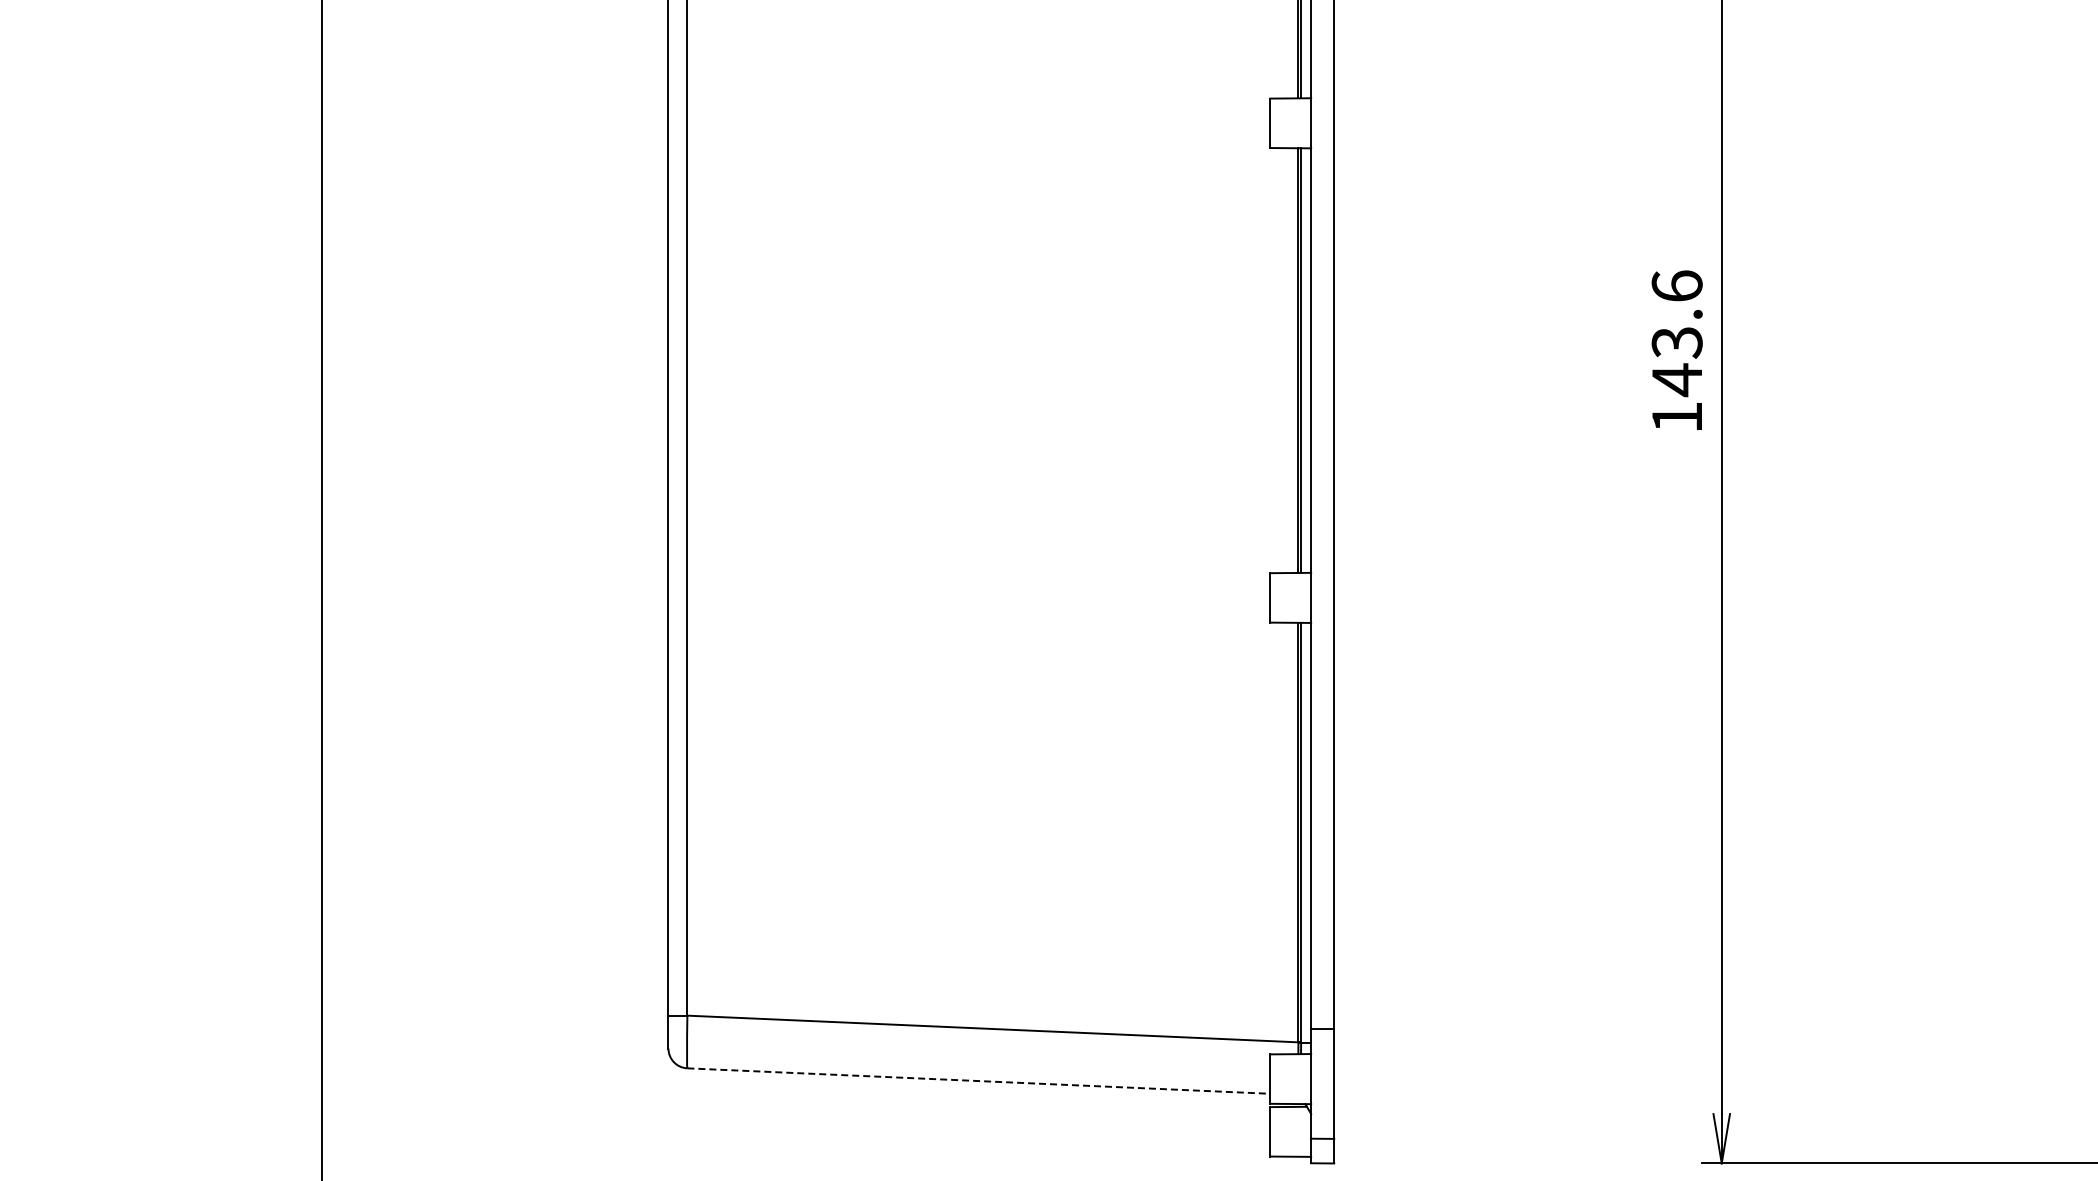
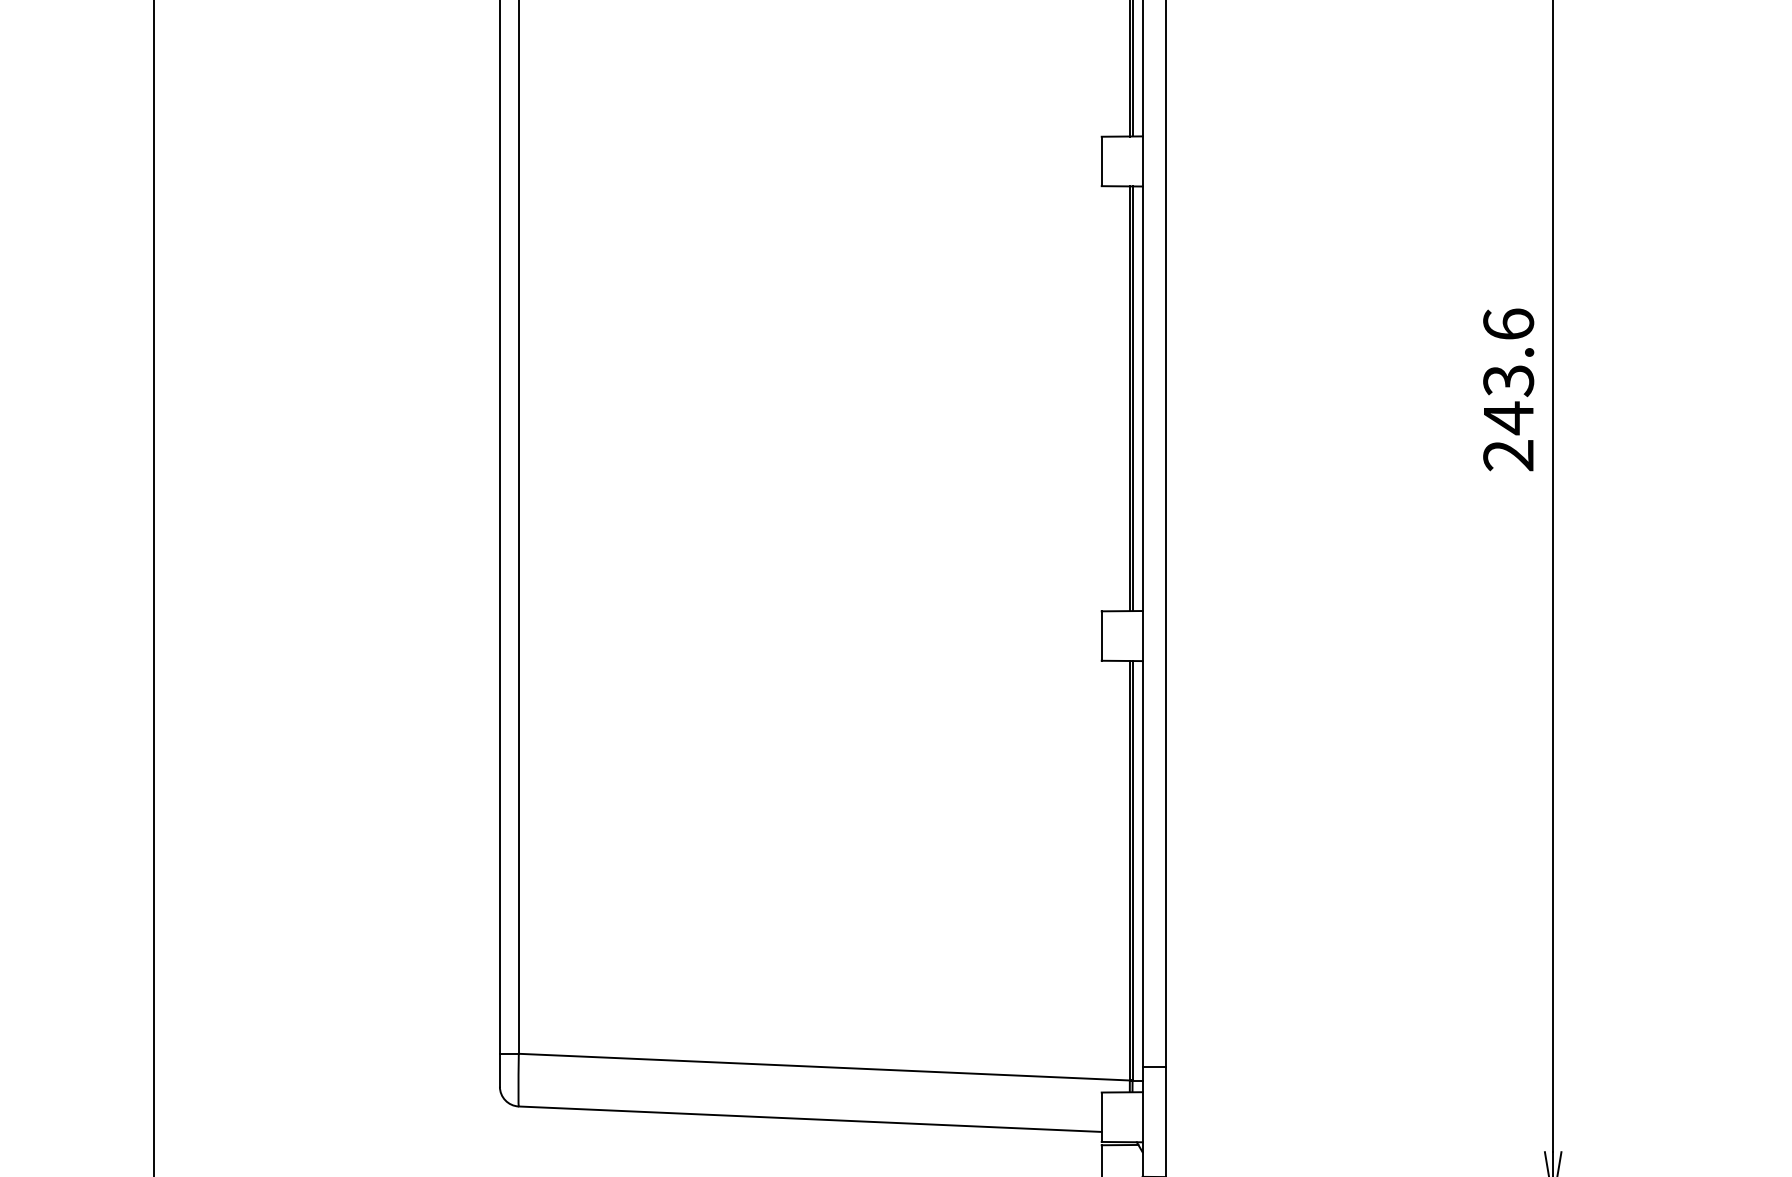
text: (1676, 417) -> (1507, 455), 143.6 -> 243.6
line: (978, 1081) -> (809, 1119), dashed -> solid

